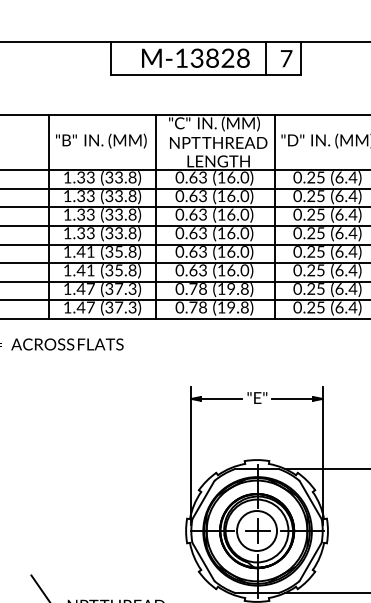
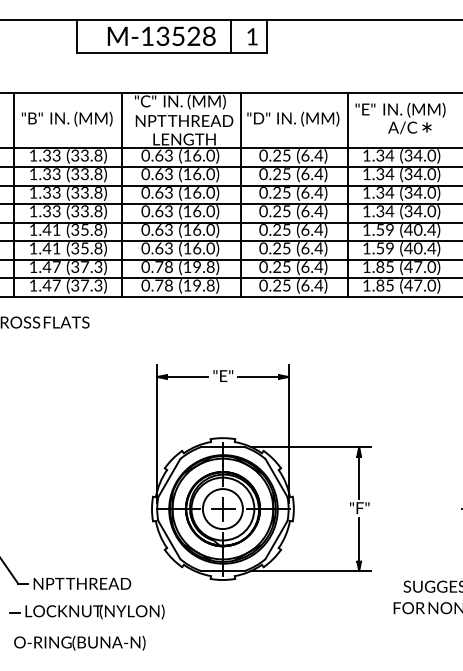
text: (212, 57) -> (178, 35), M-13828 -> M-13528
text: (286, 58) -> (252, 36), 7 -> 1

